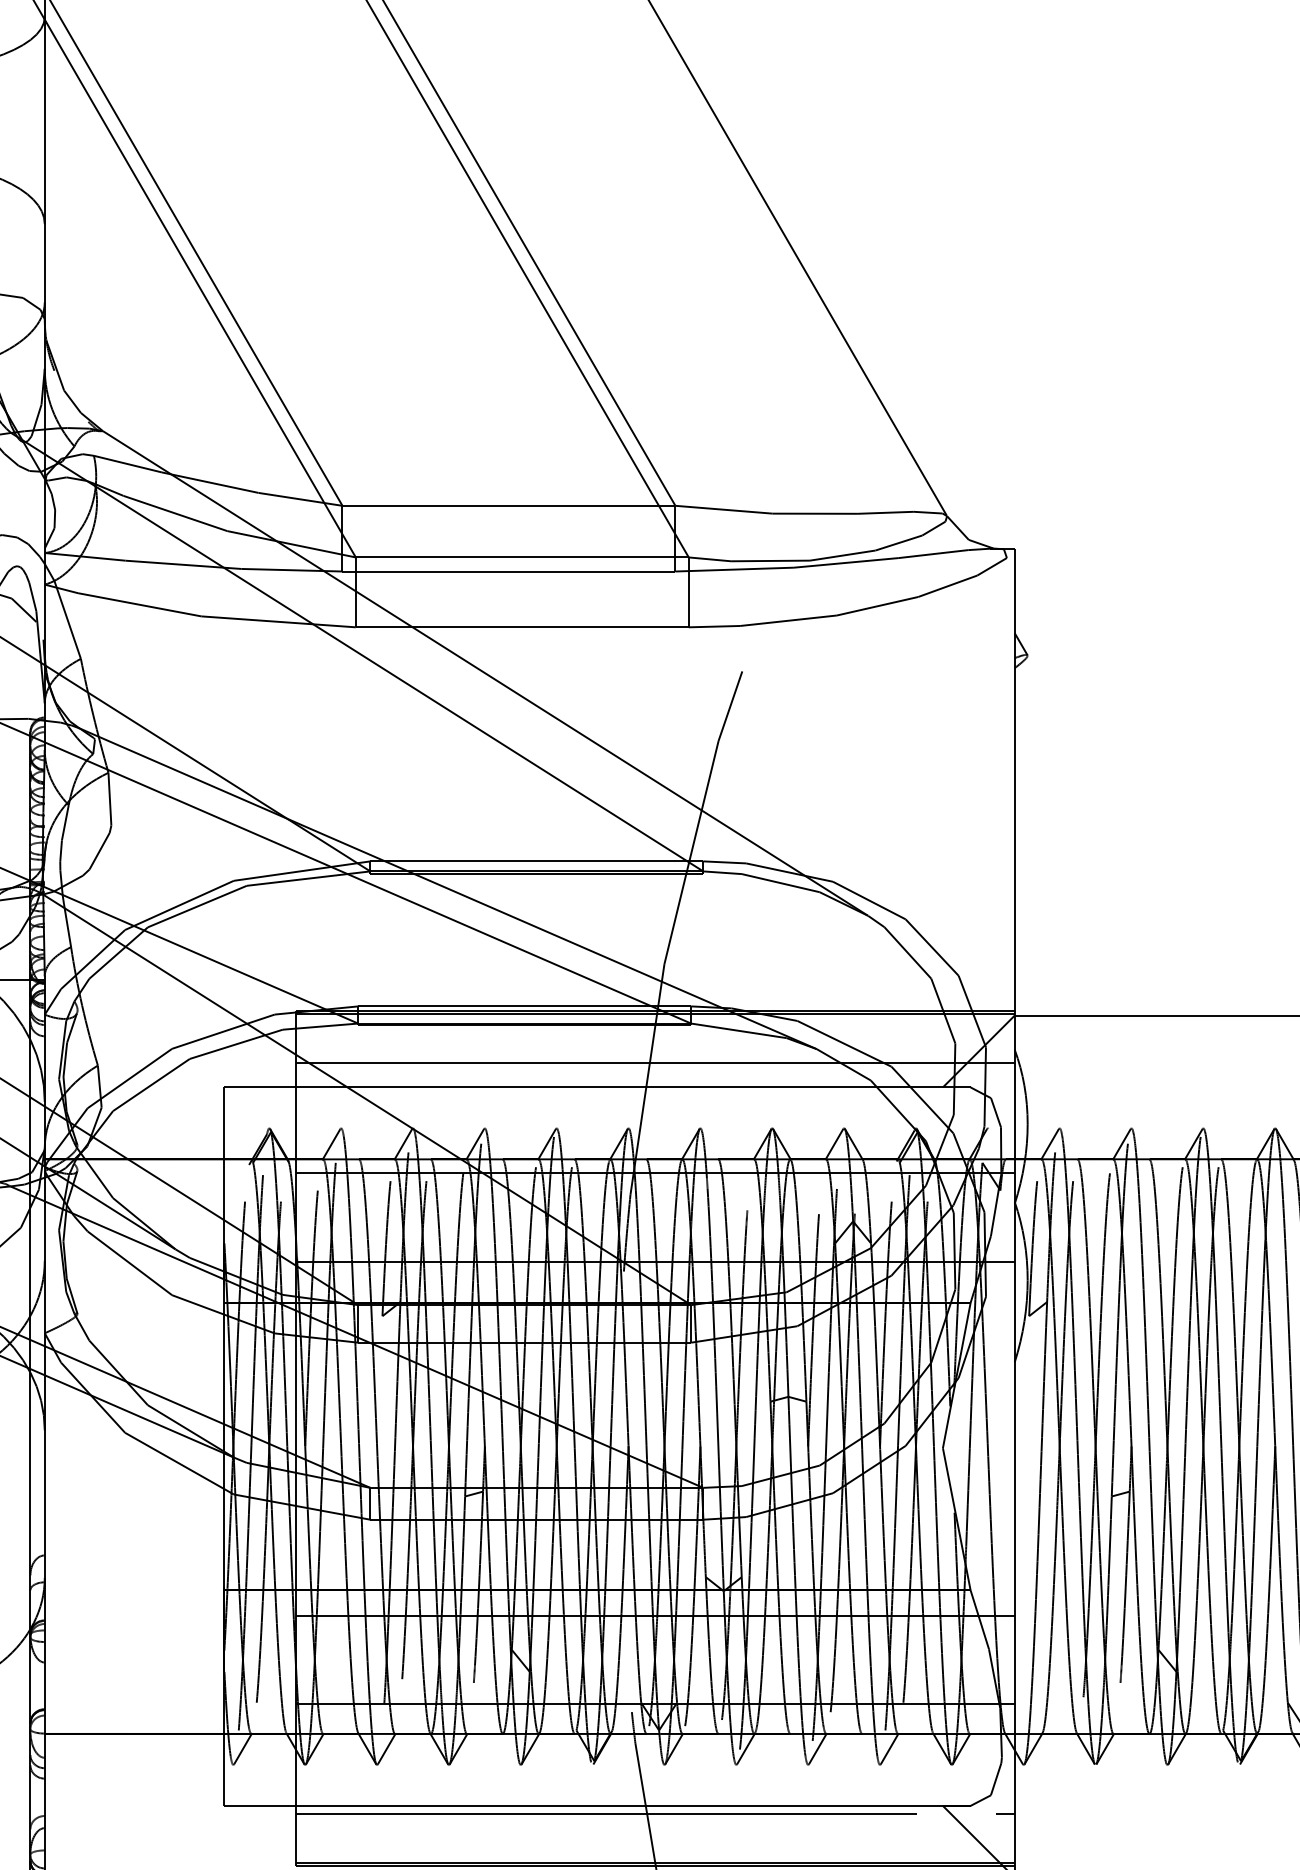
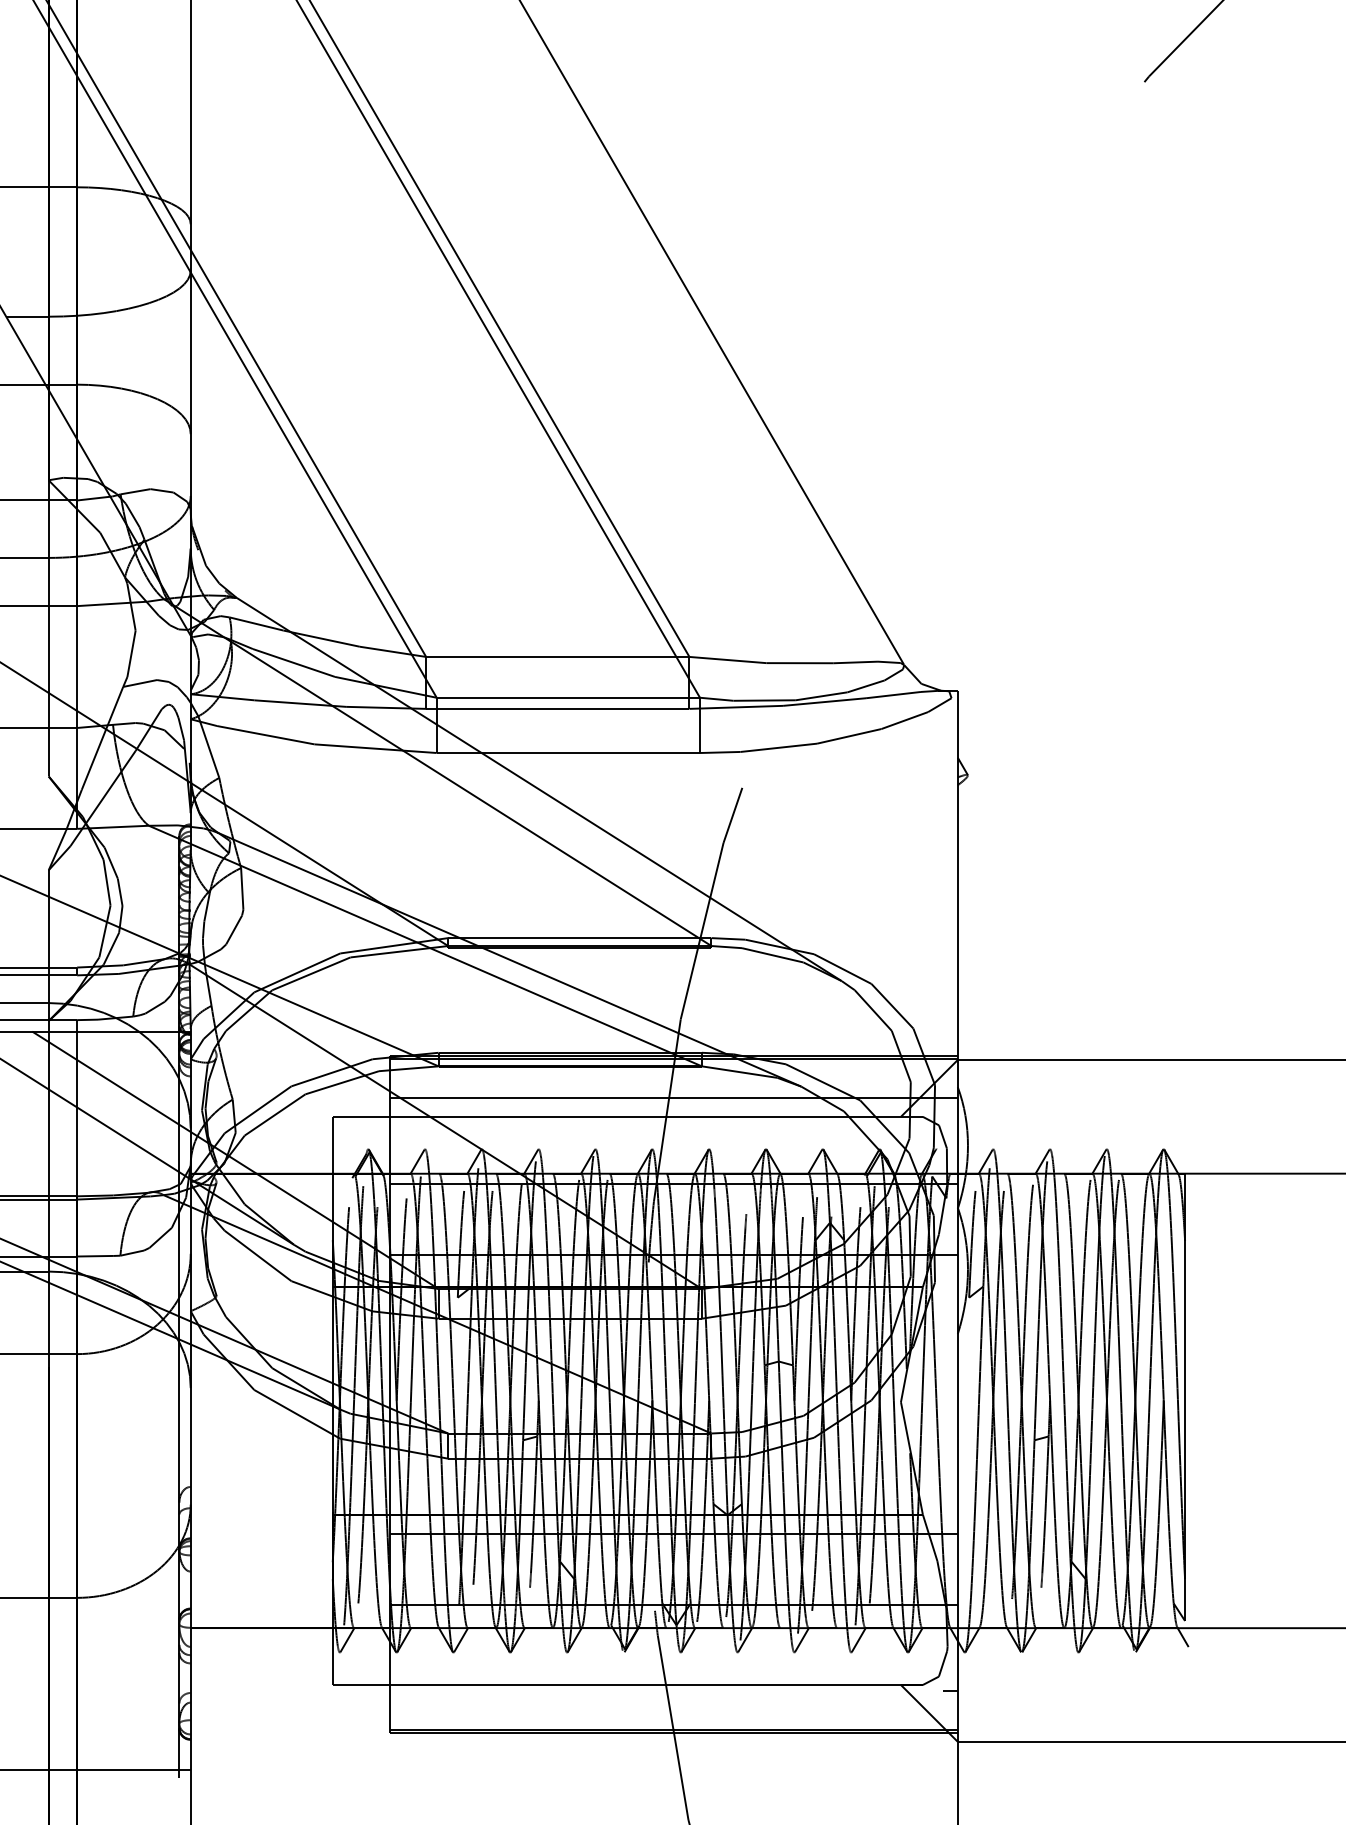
line: (605, 1814) -> (634, 1691), removed

